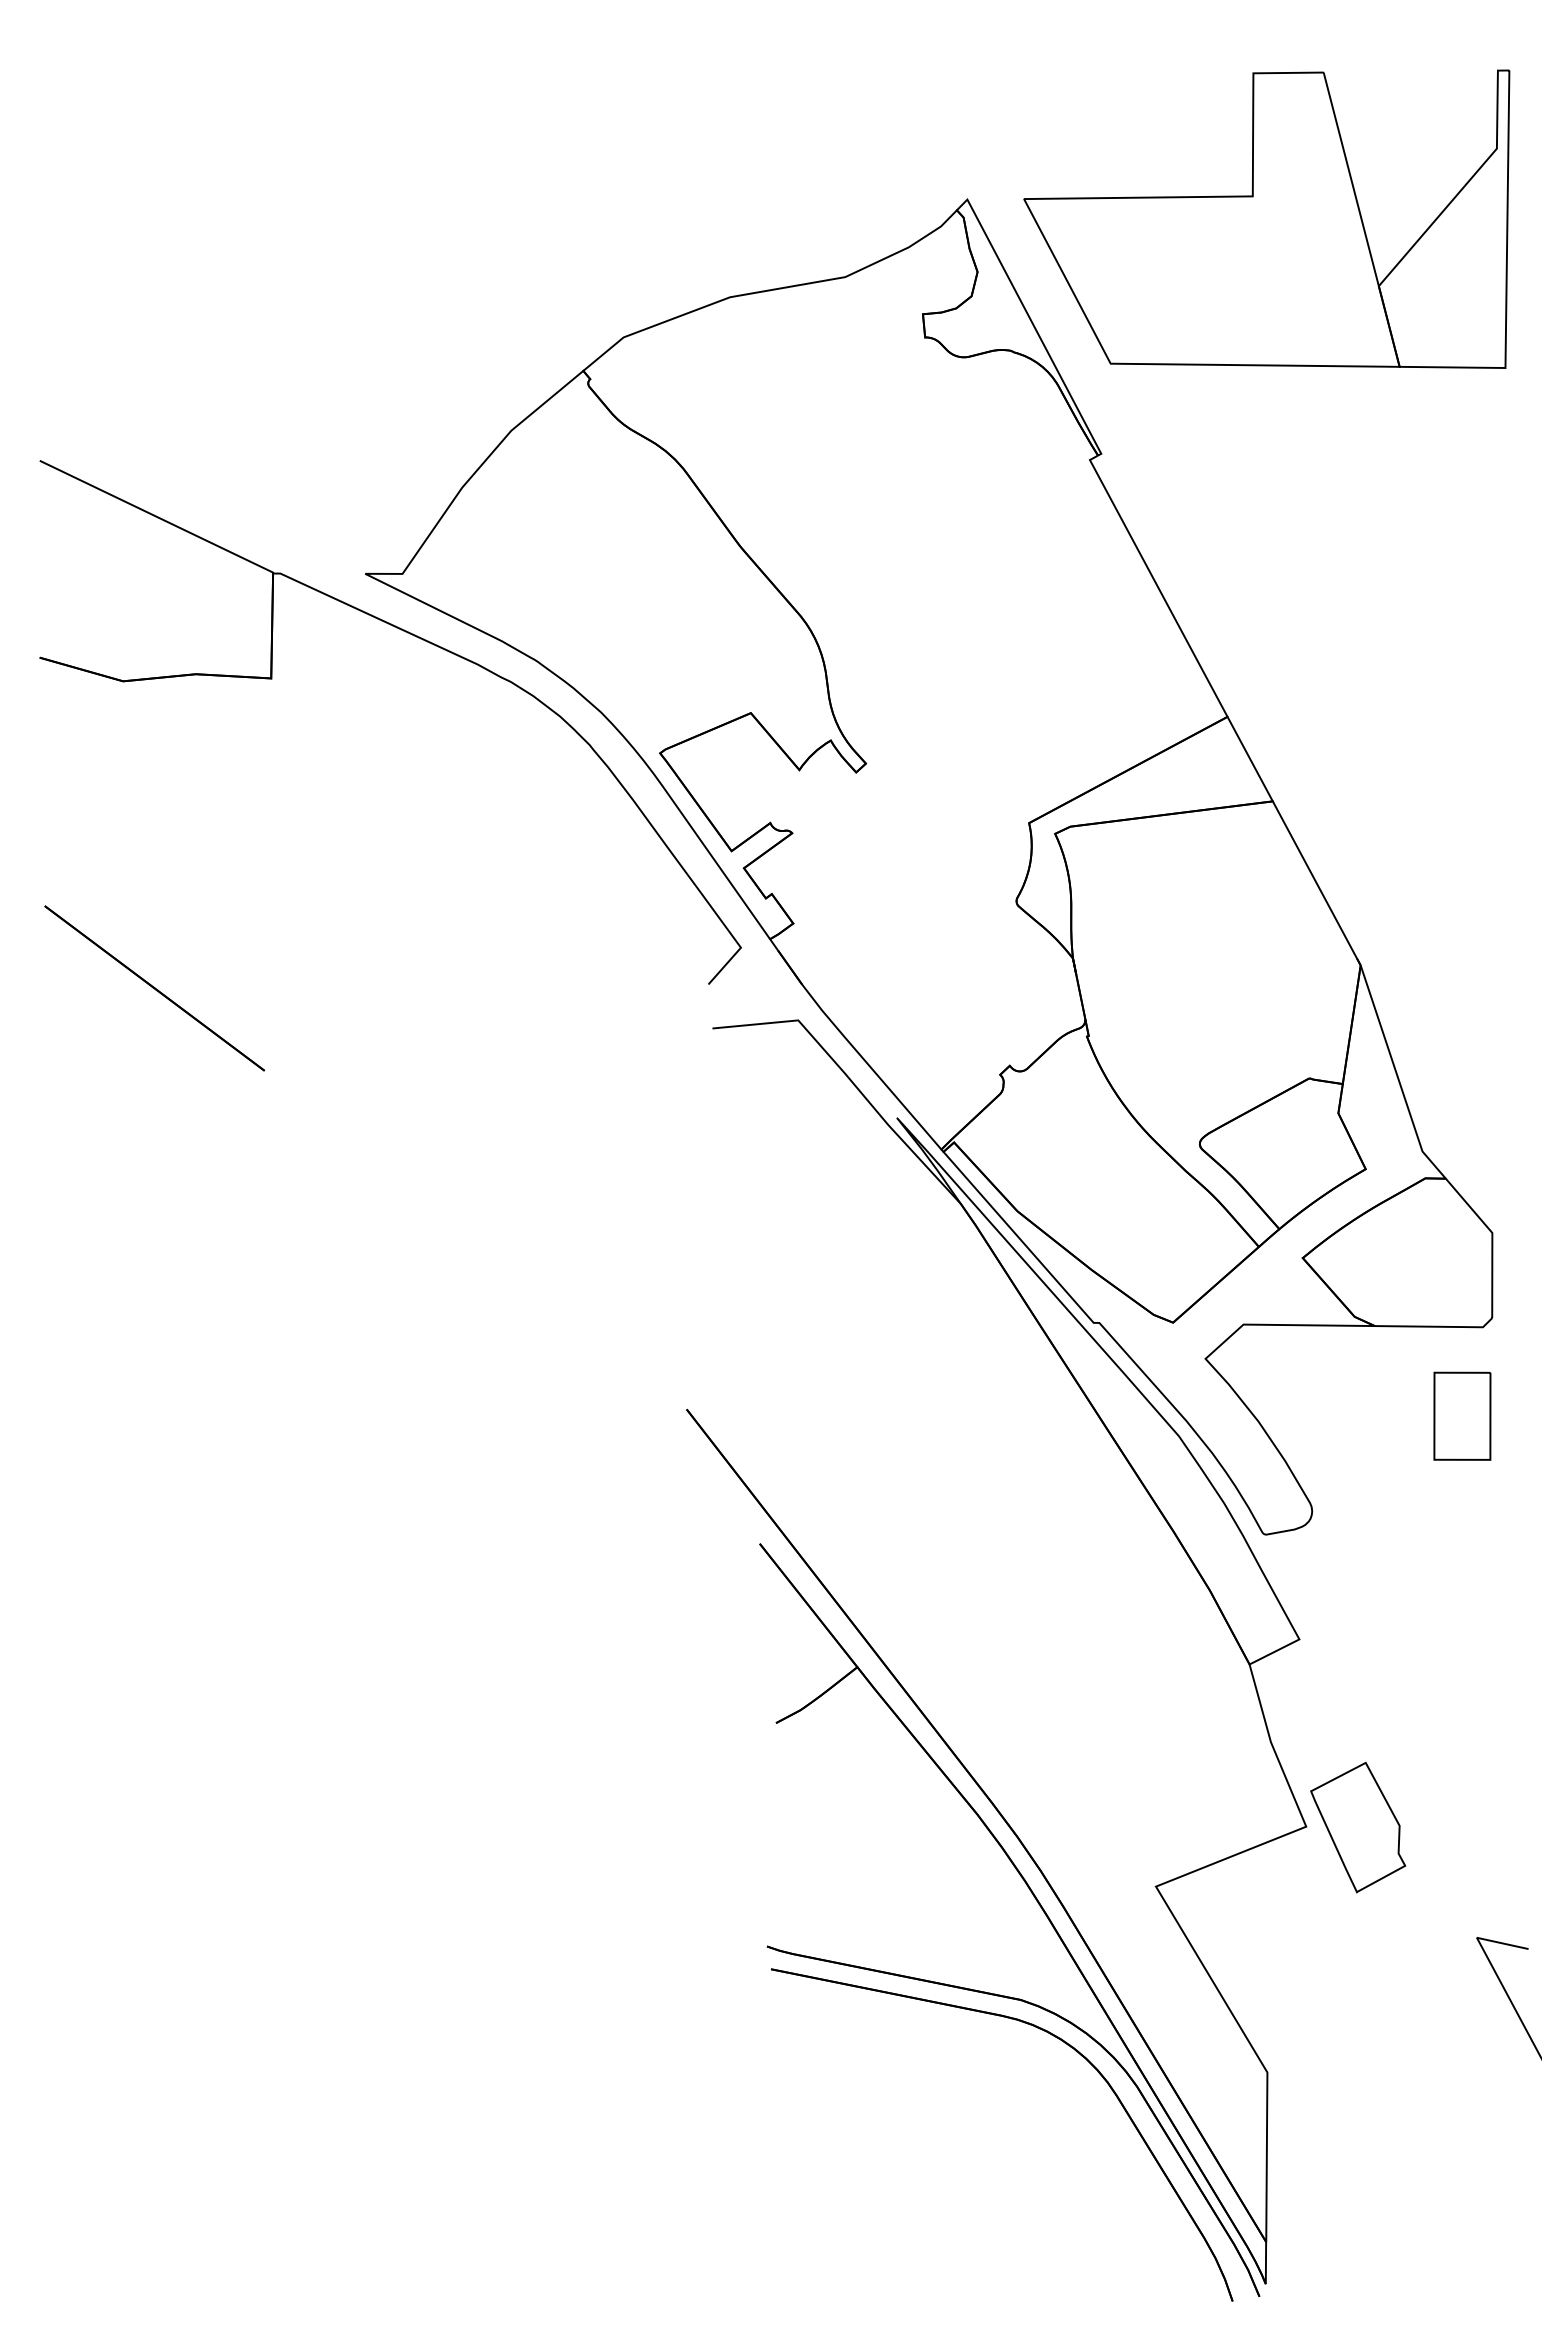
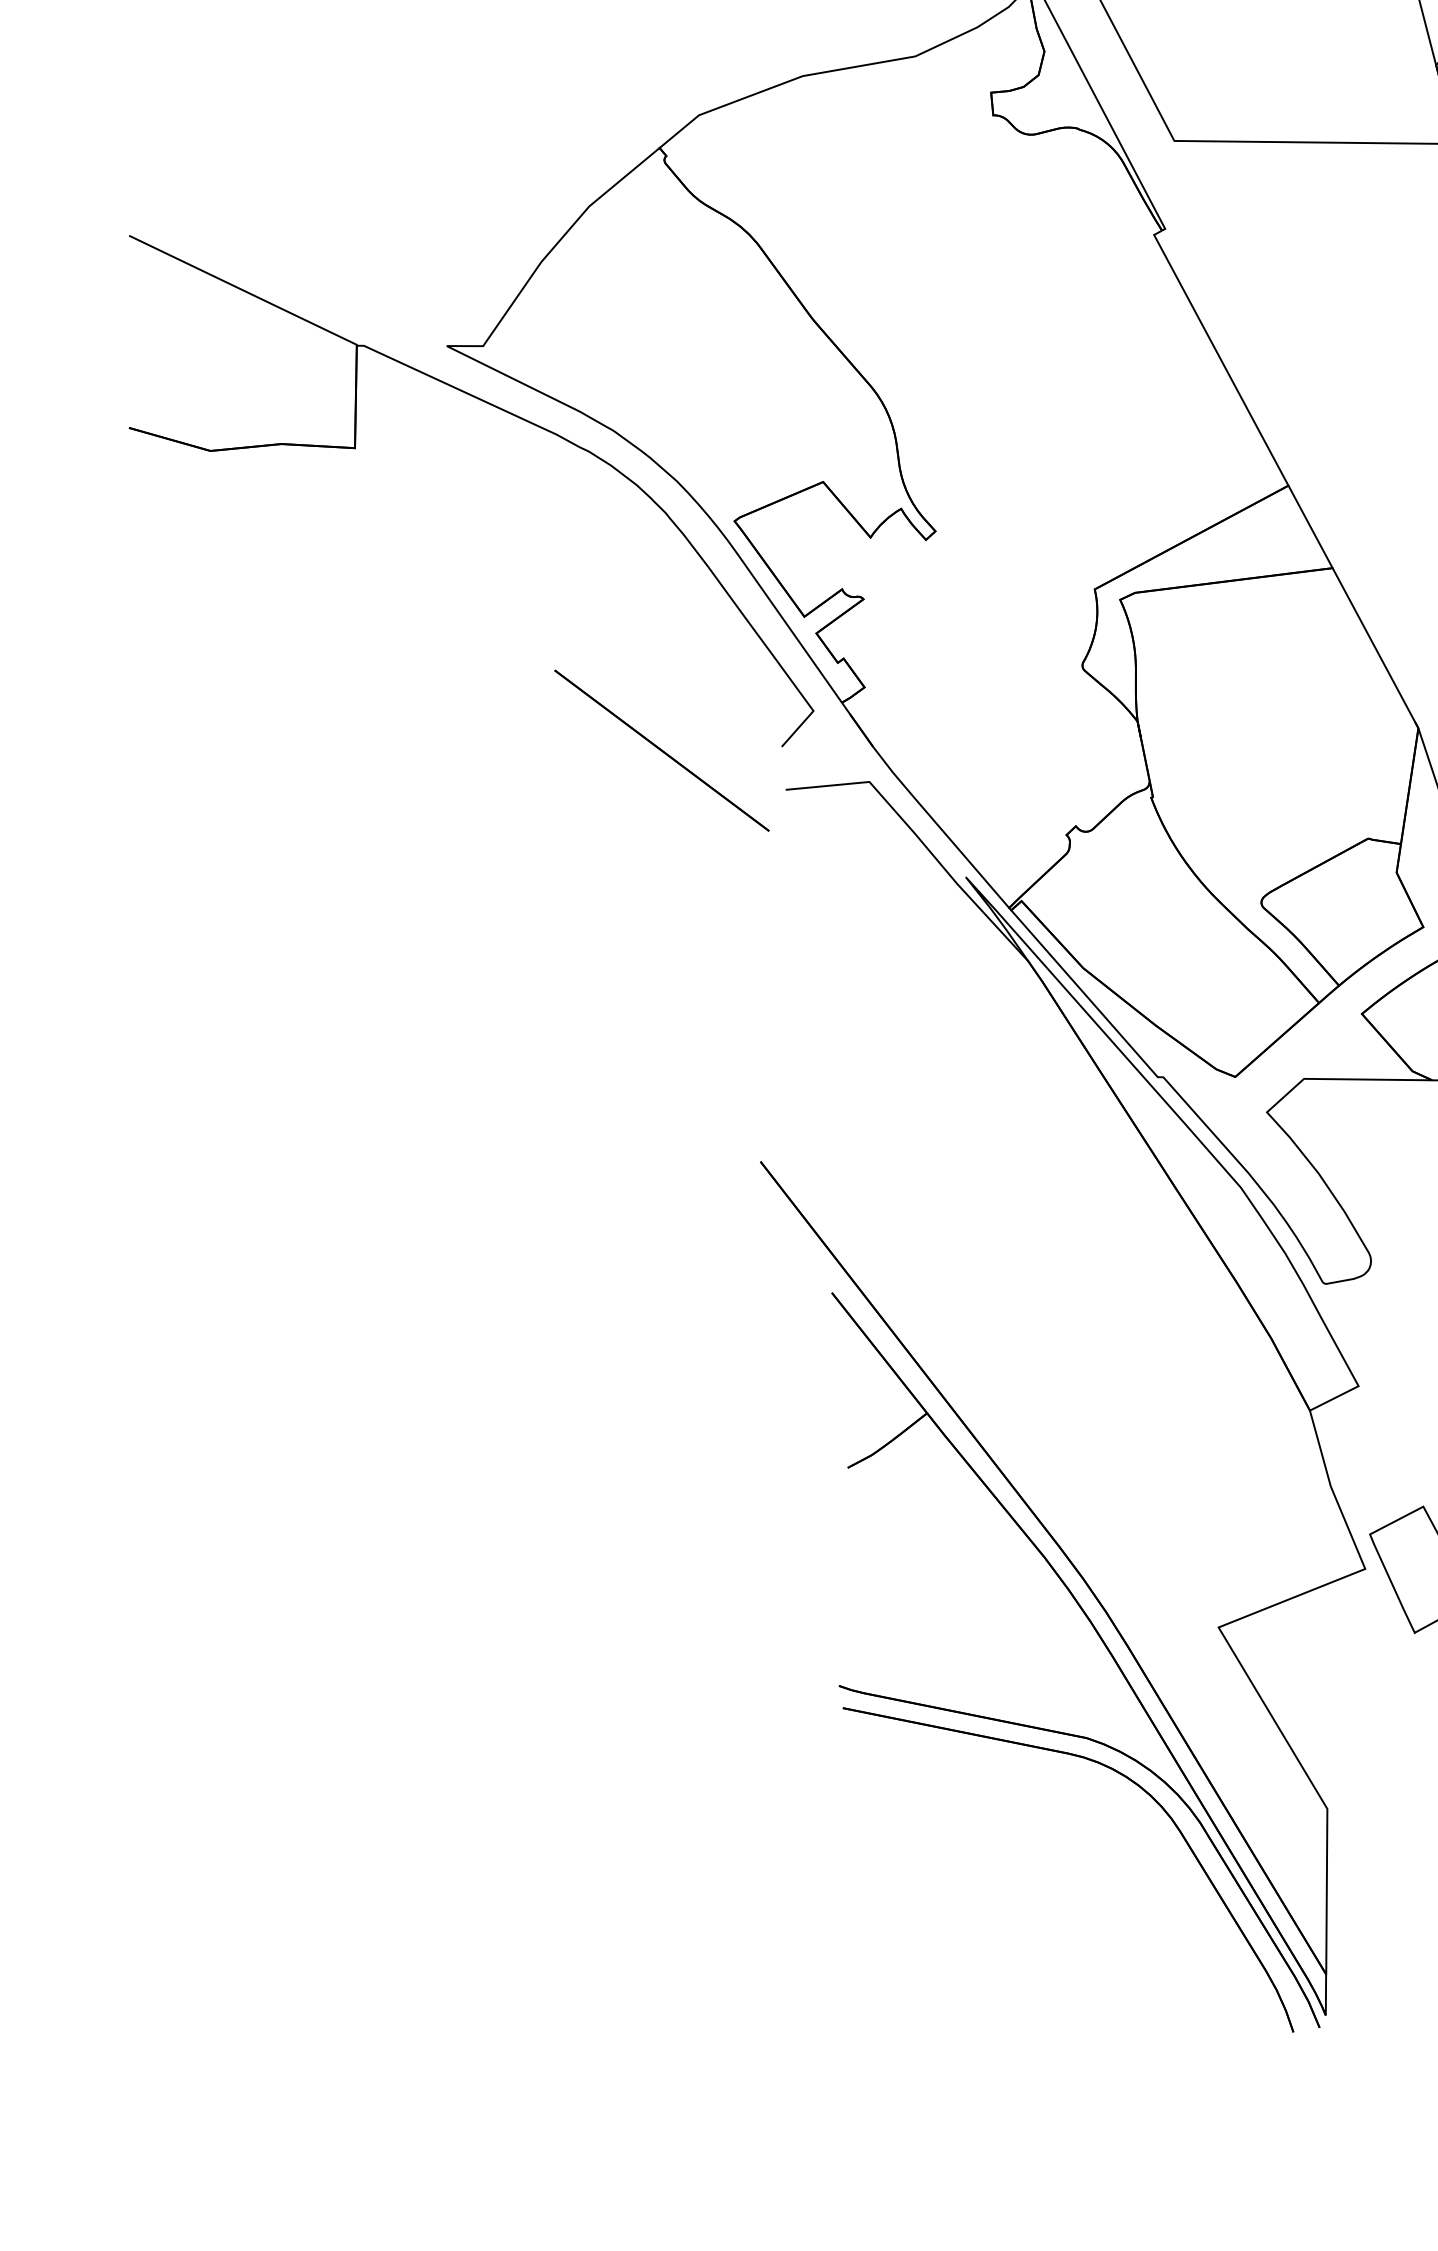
line: (154, 988) -> (661, 750), moved

